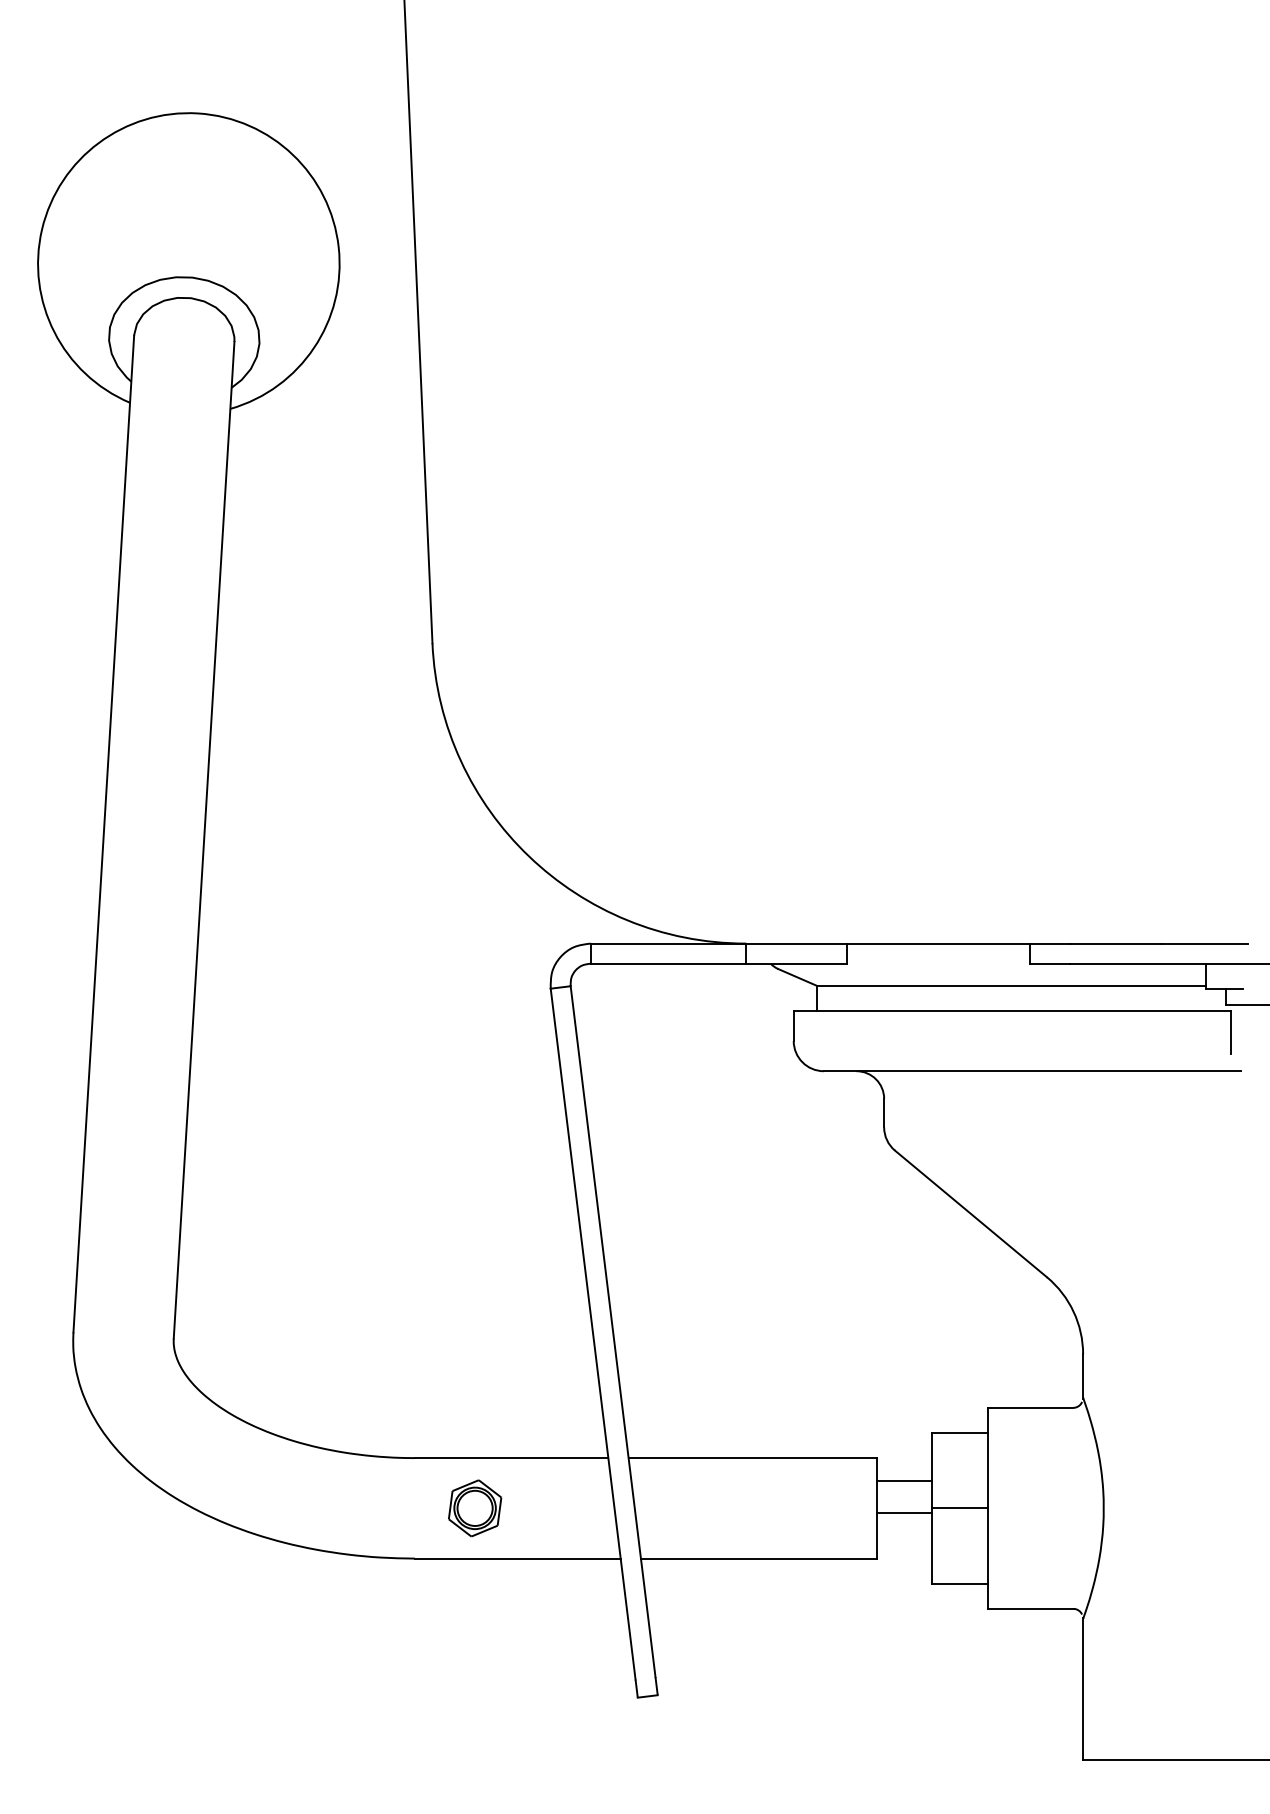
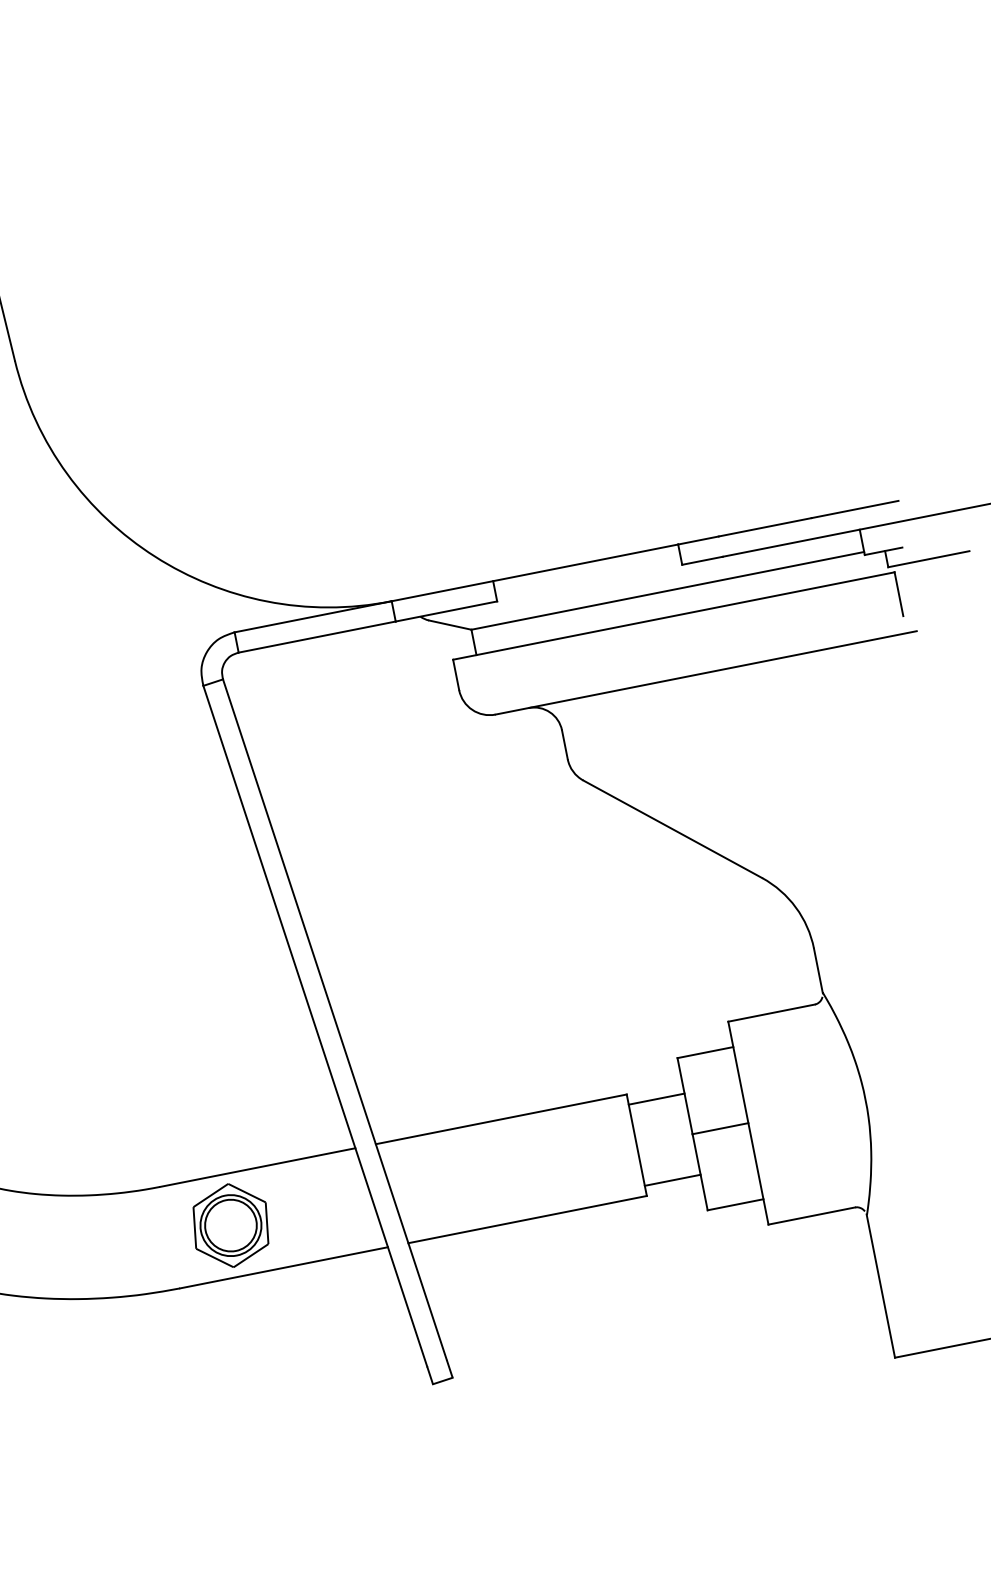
line: (904, 1480) -> (672, 1180), moved
part: (474, 1508) -> (230, 1225), size x1.43
line: (904, 1513) -> (656, 1099), moved

